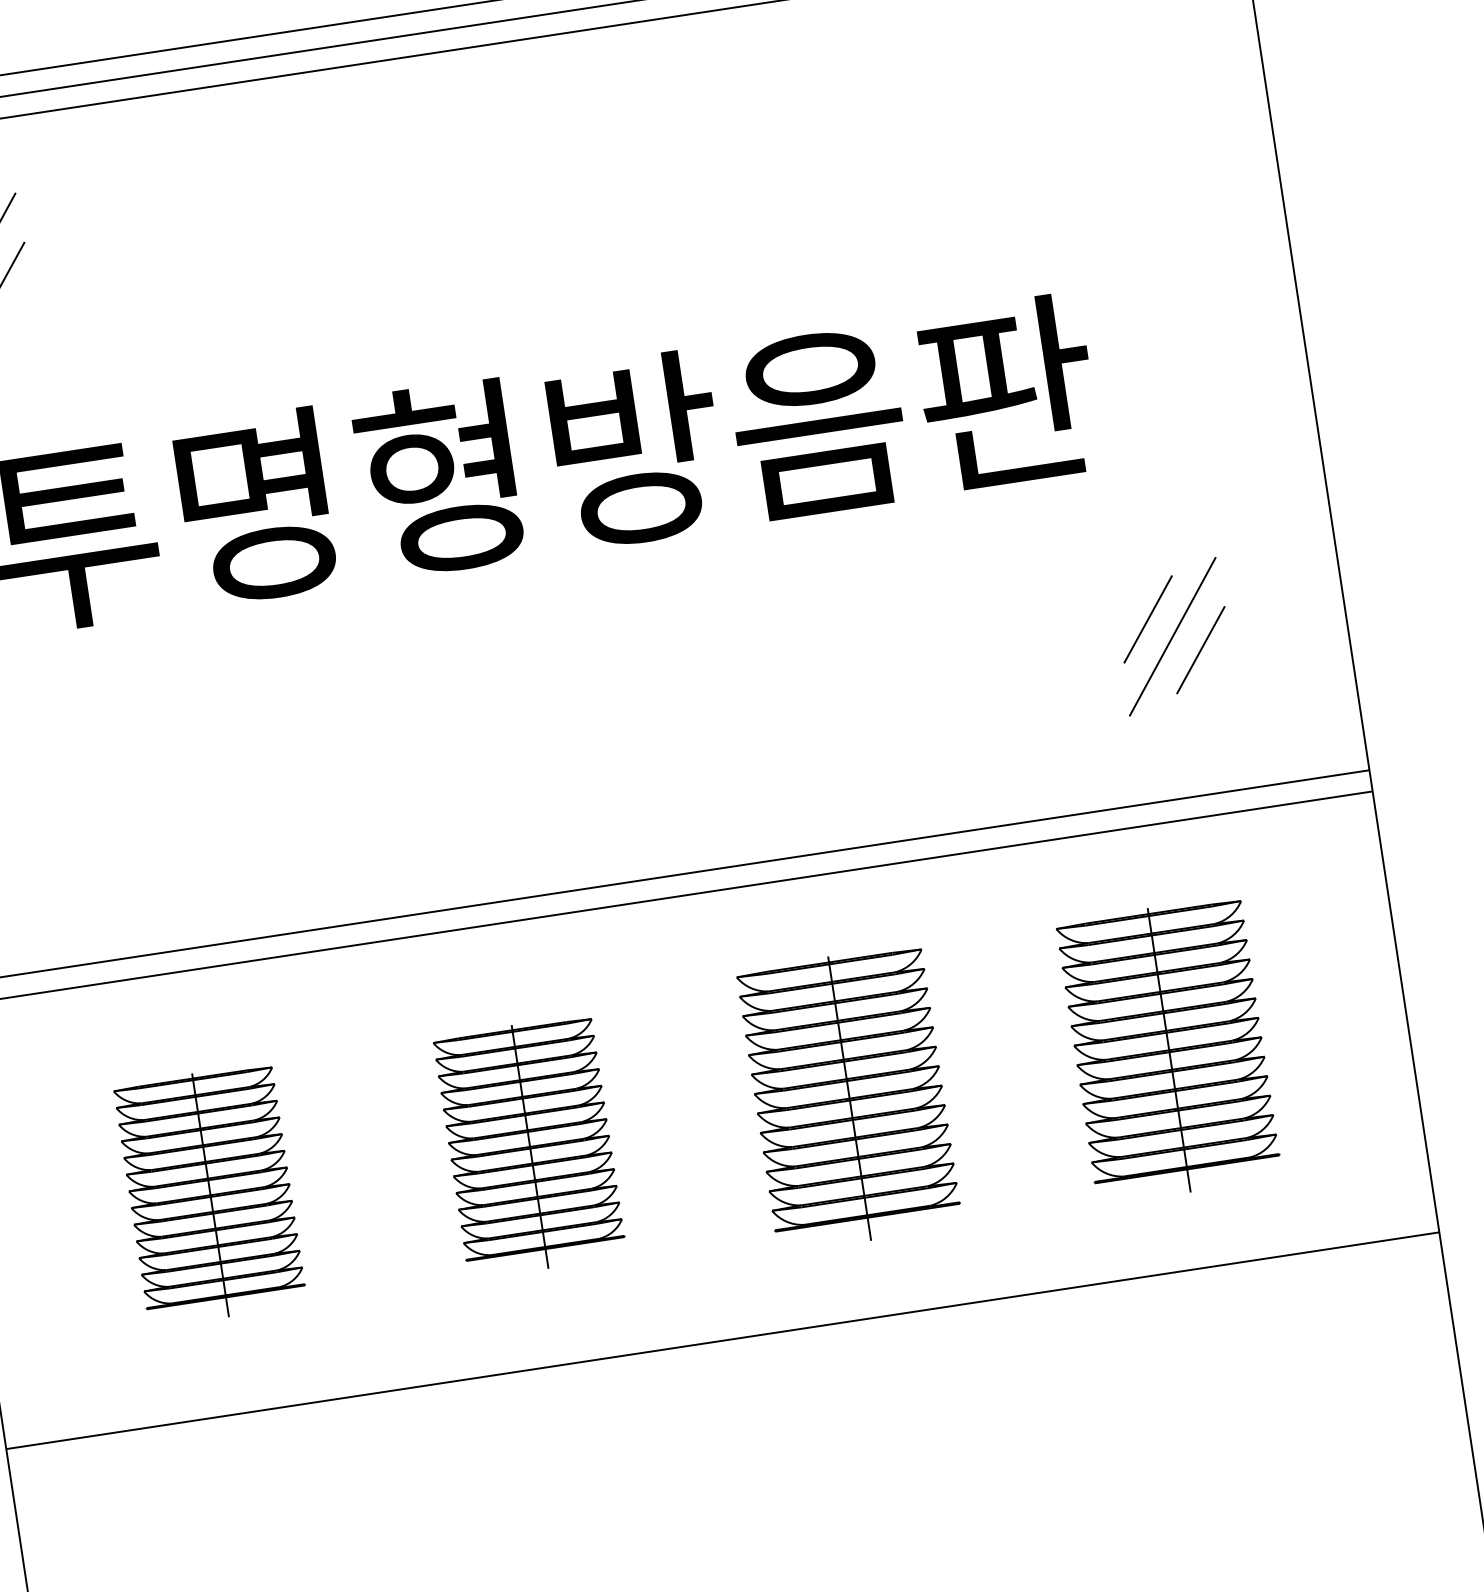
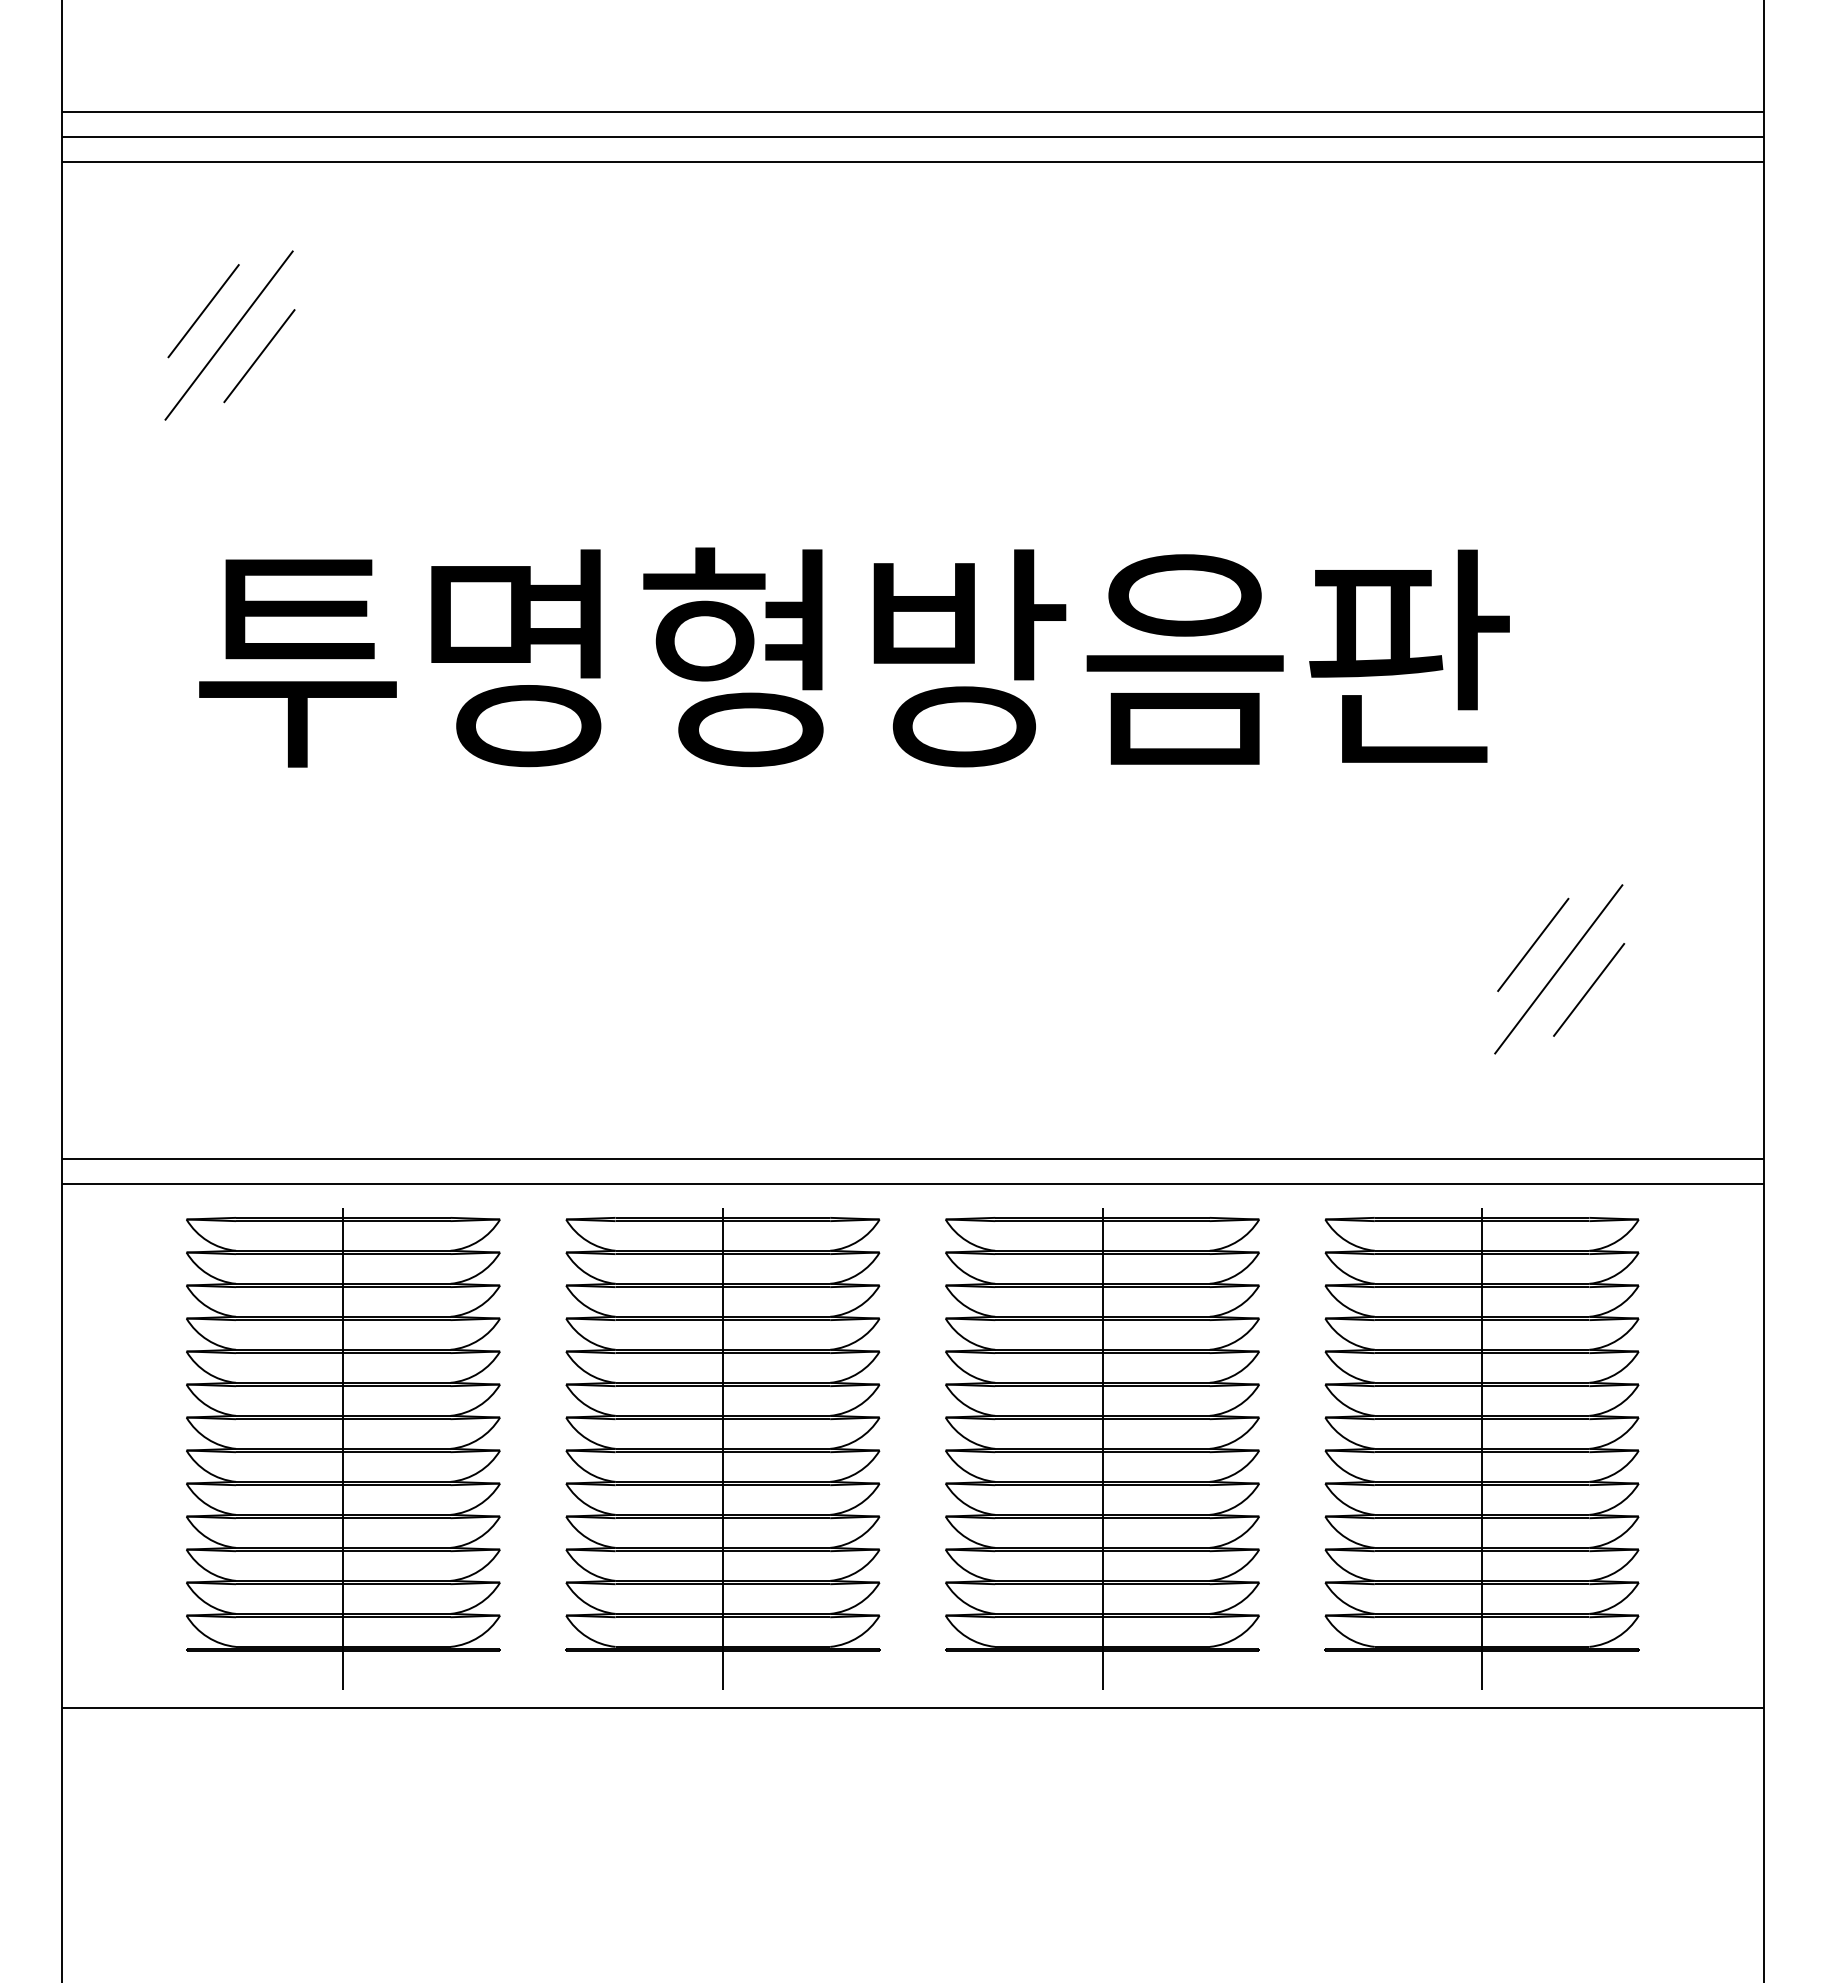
part: (1168, 1049) -> (1481, 1448), size x1.43
part: (849, 1098) -> (1102, 1448), size x1.43
part: (529, 1146) -> (722, 1448), size x1.67
part: (210, 1194) -> (343, 1448), size x1.67

